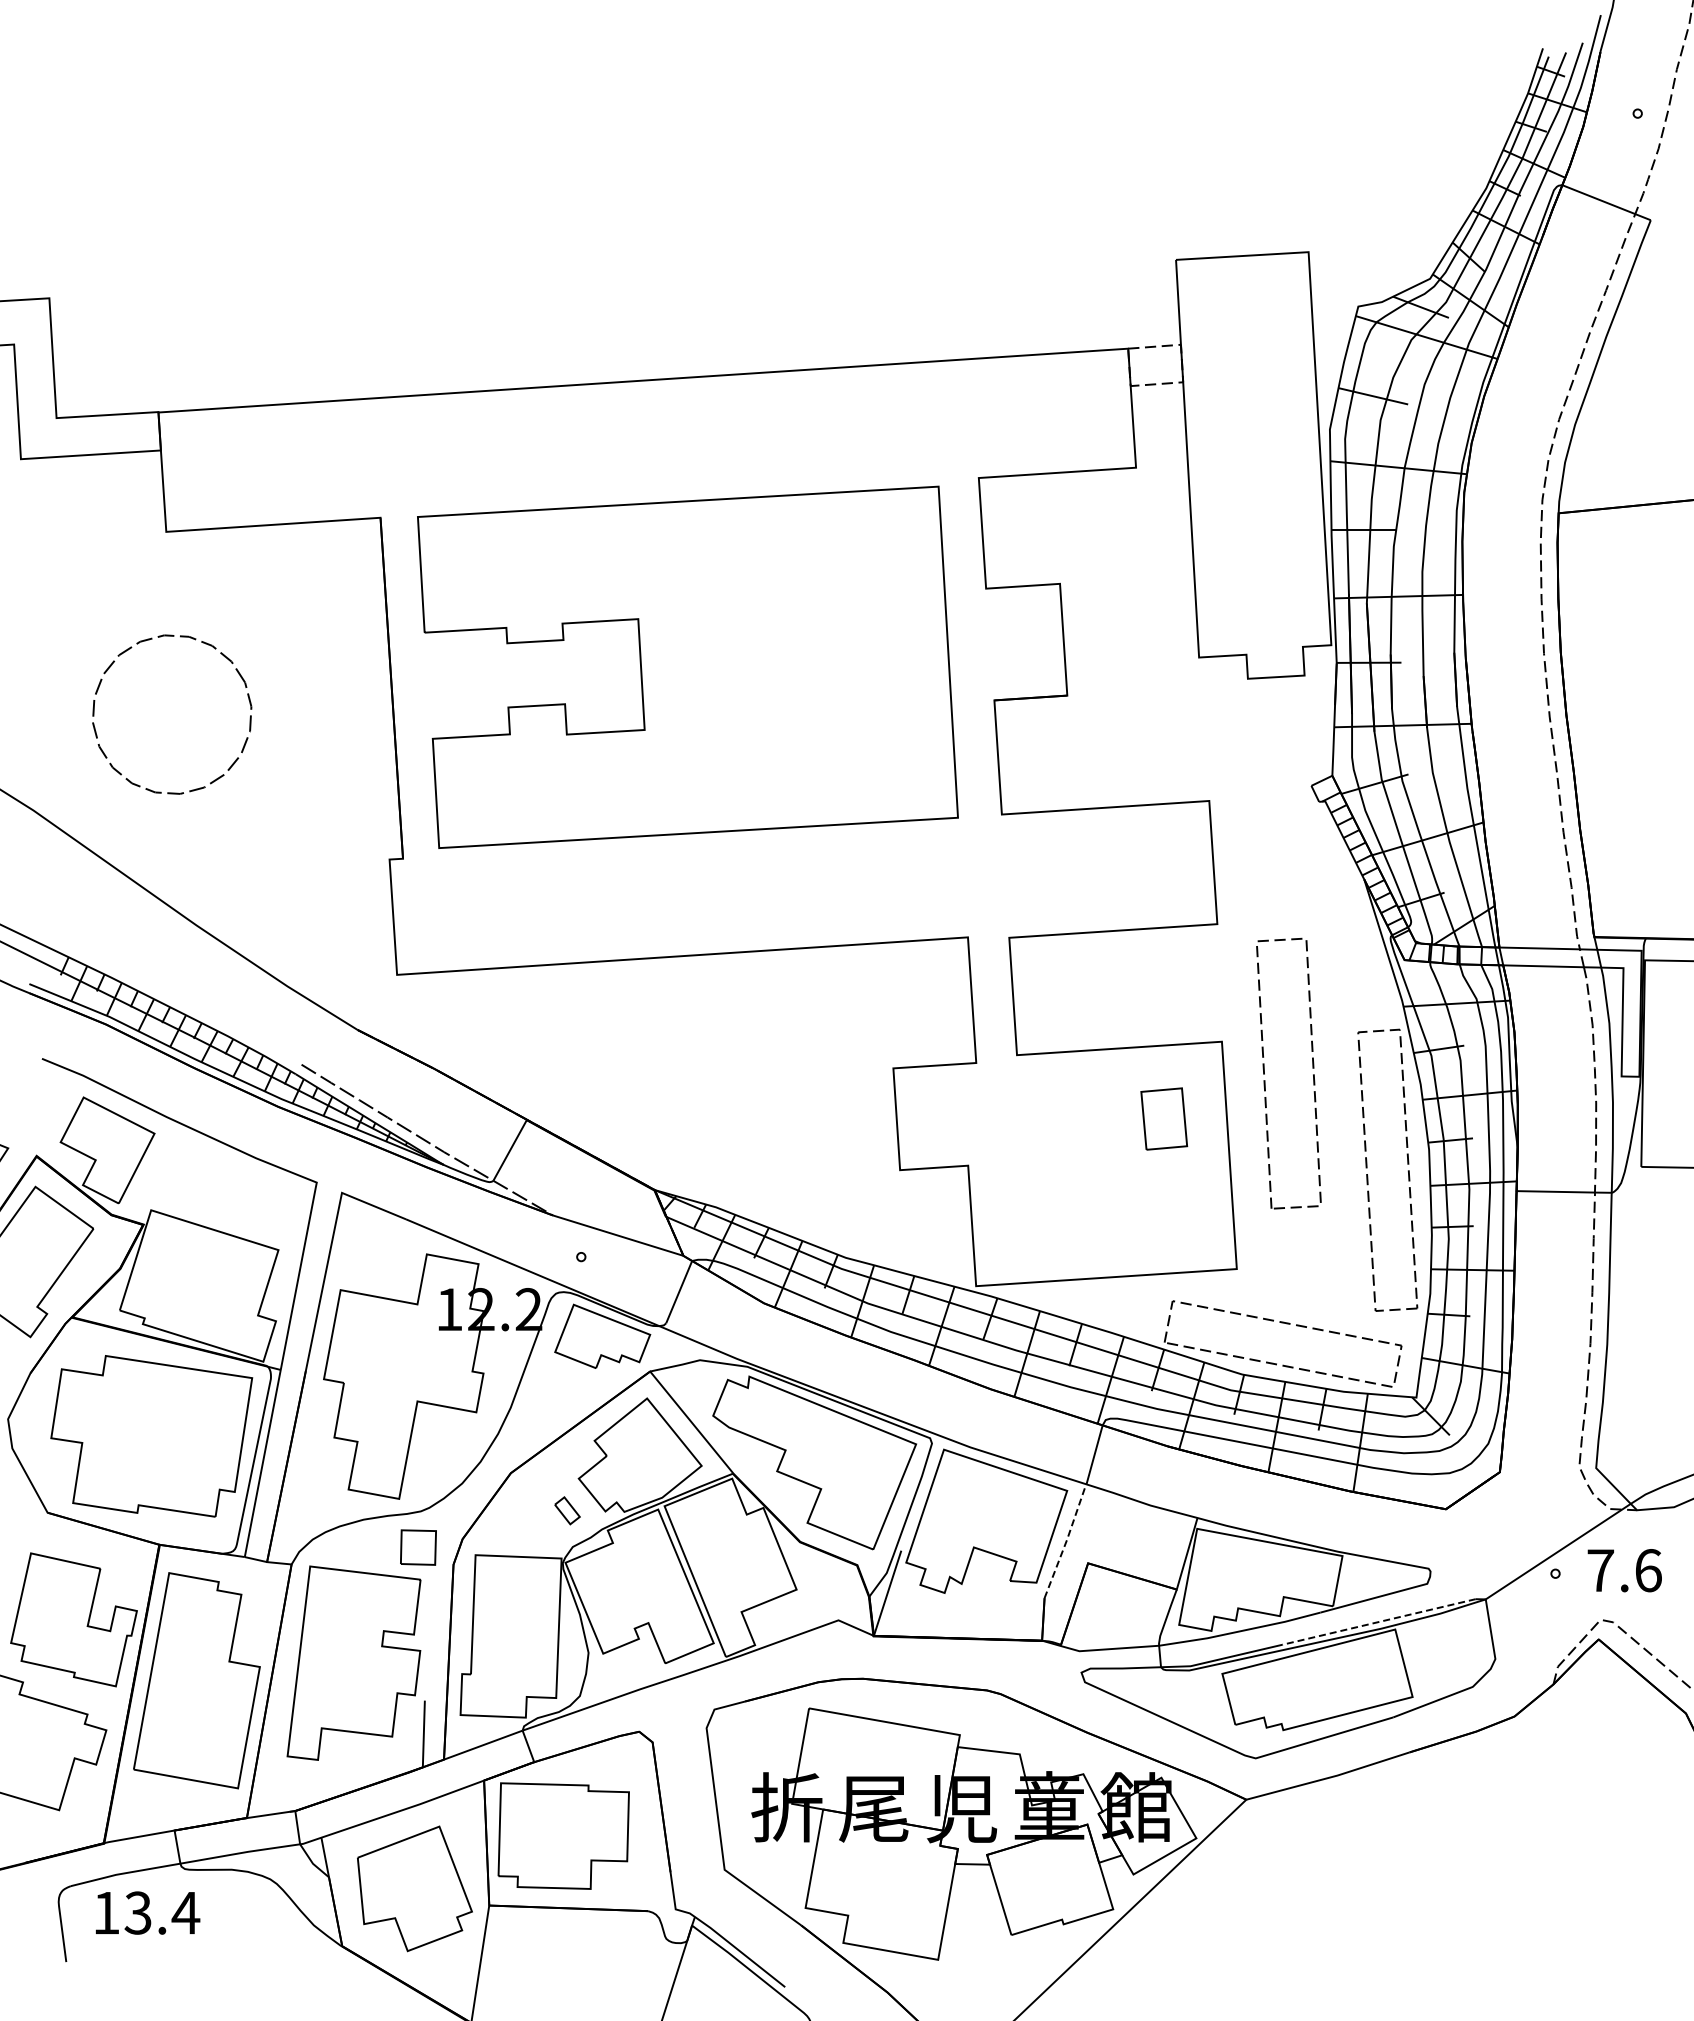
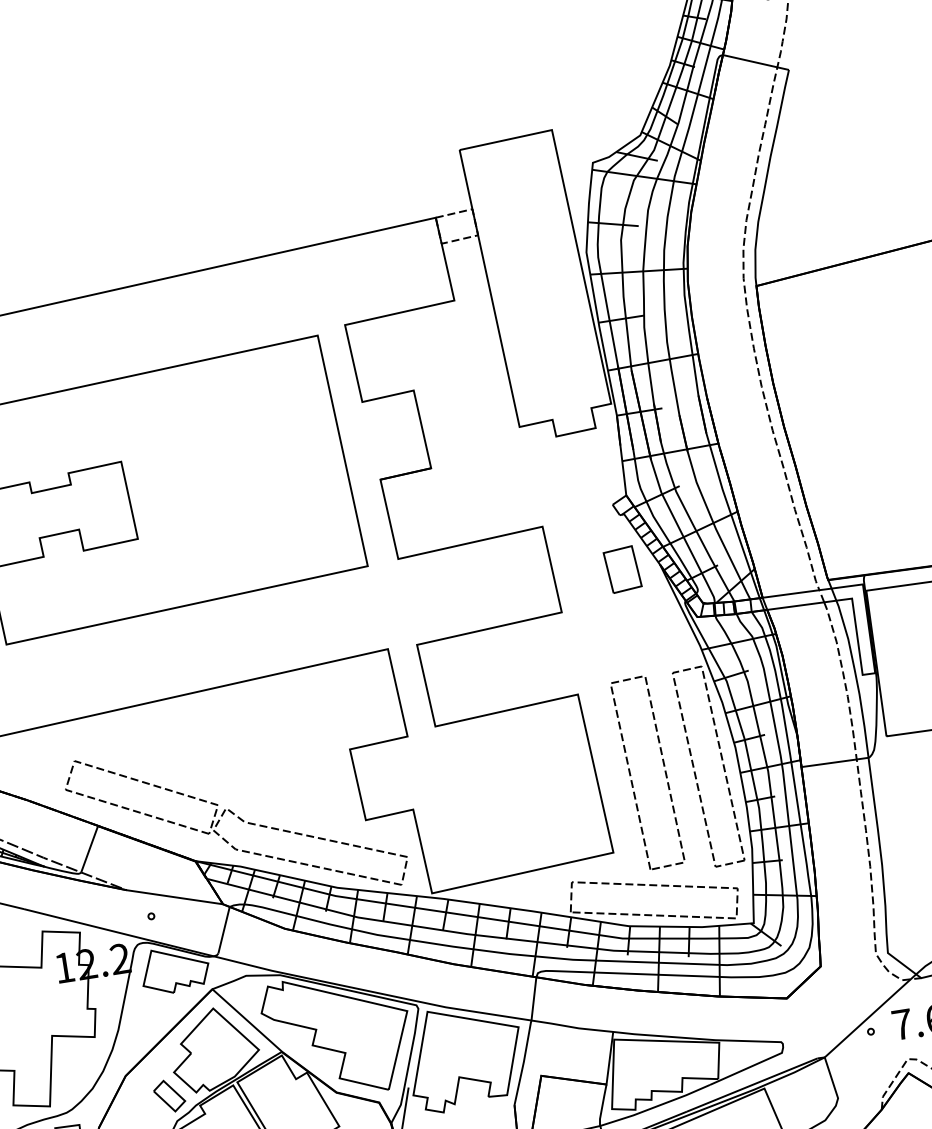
part: (1264, 1073) -> (630, 775), moved
part: (1164, 1118) -> (622, 569), moved
part: (724, 1140) -> (239, 818), added
part: (567, 1510) -> (169, 1096), size x1.67
line: (1066, 1540) -> (523, 1062), dashed -> solid
line: (1378, 1622) -> (751, 1085), dashed -> solid

